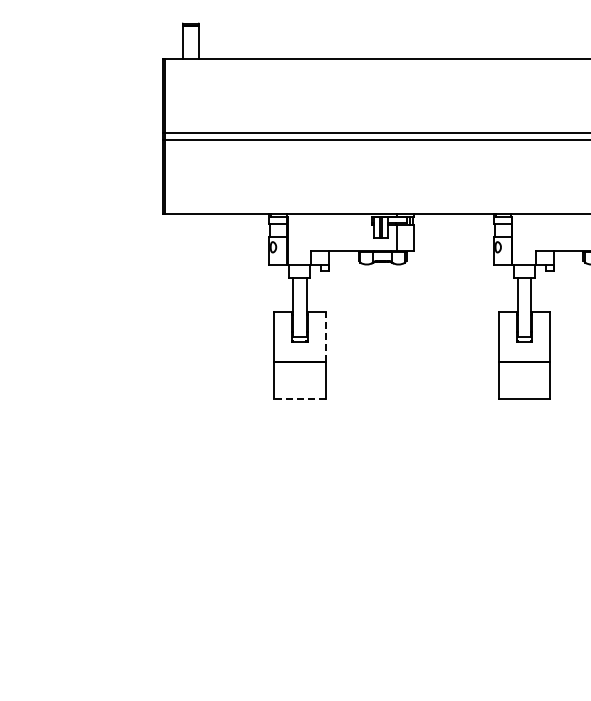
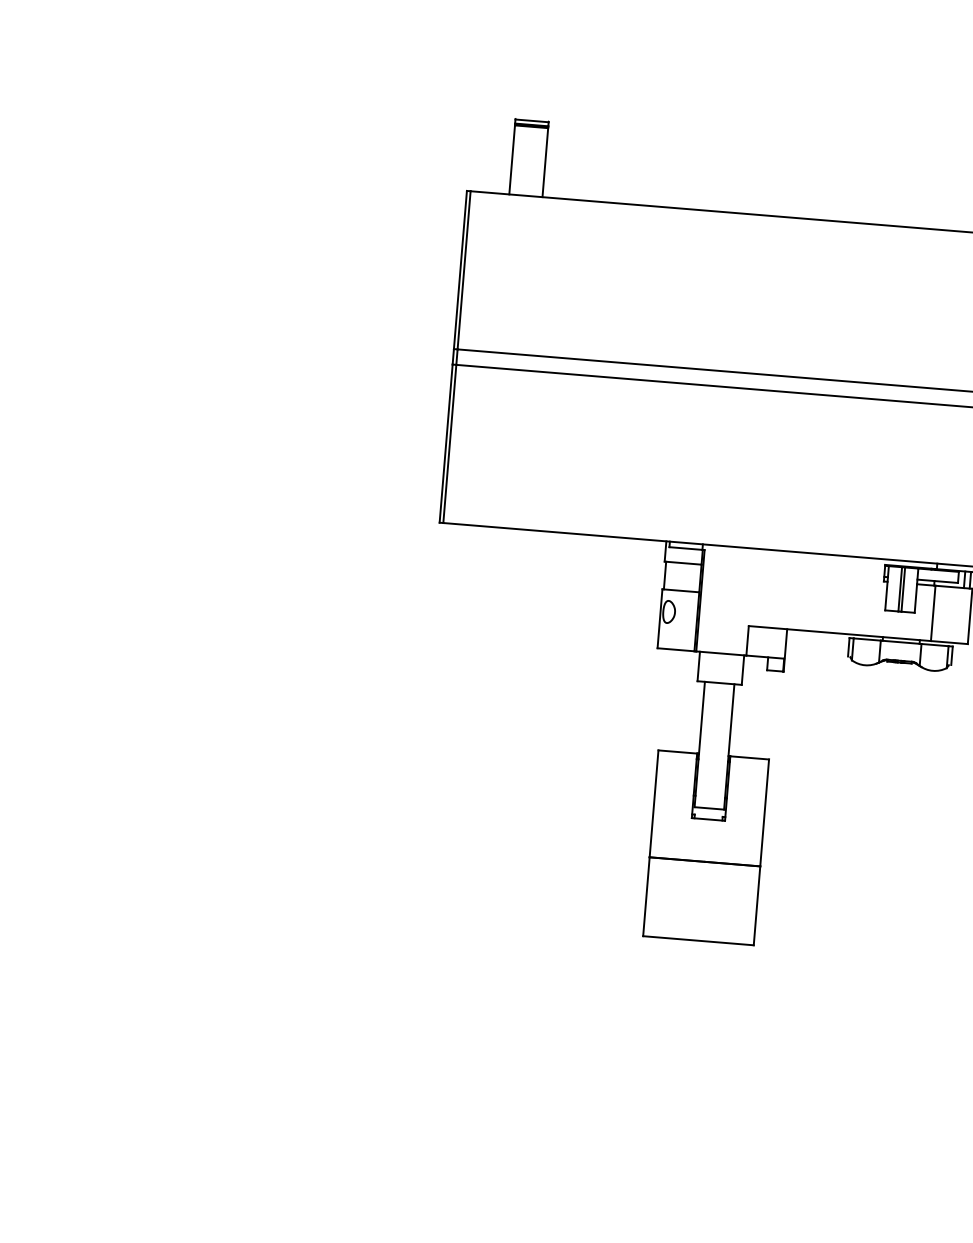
line: (325, 336) -> (764, 811), dashed -> solid
line: (299, 399) -> (697, 941), dashed -> solid

